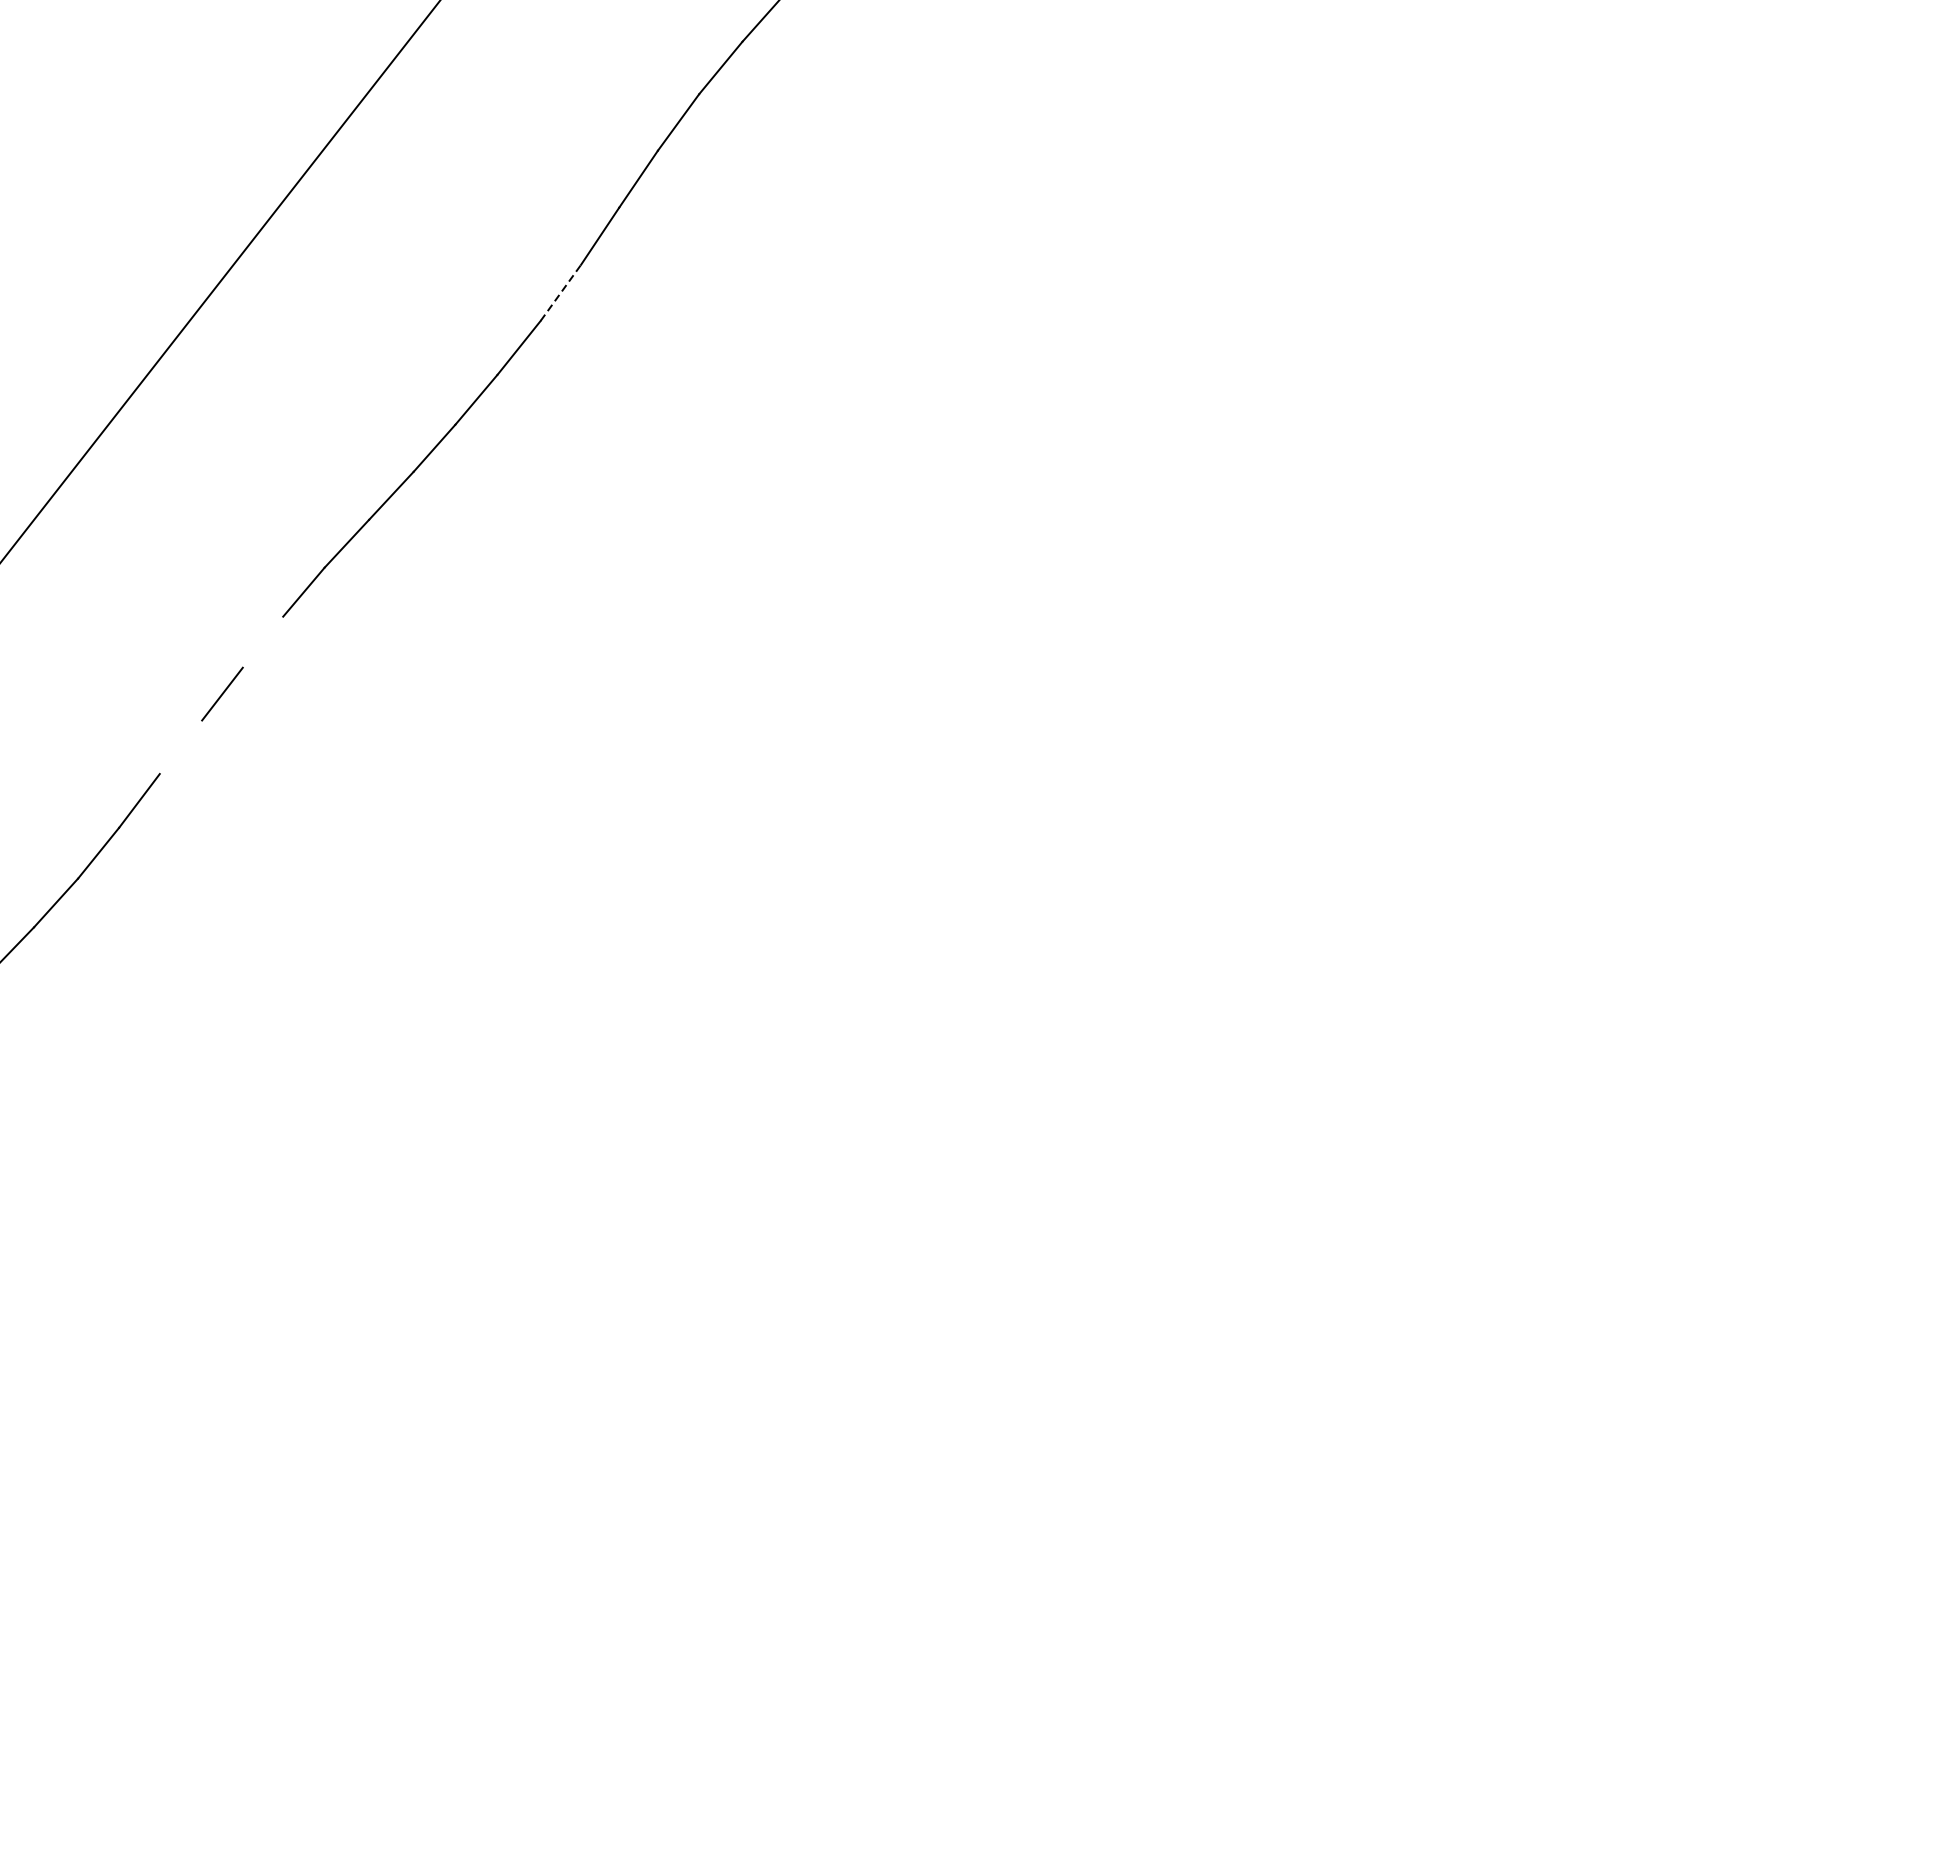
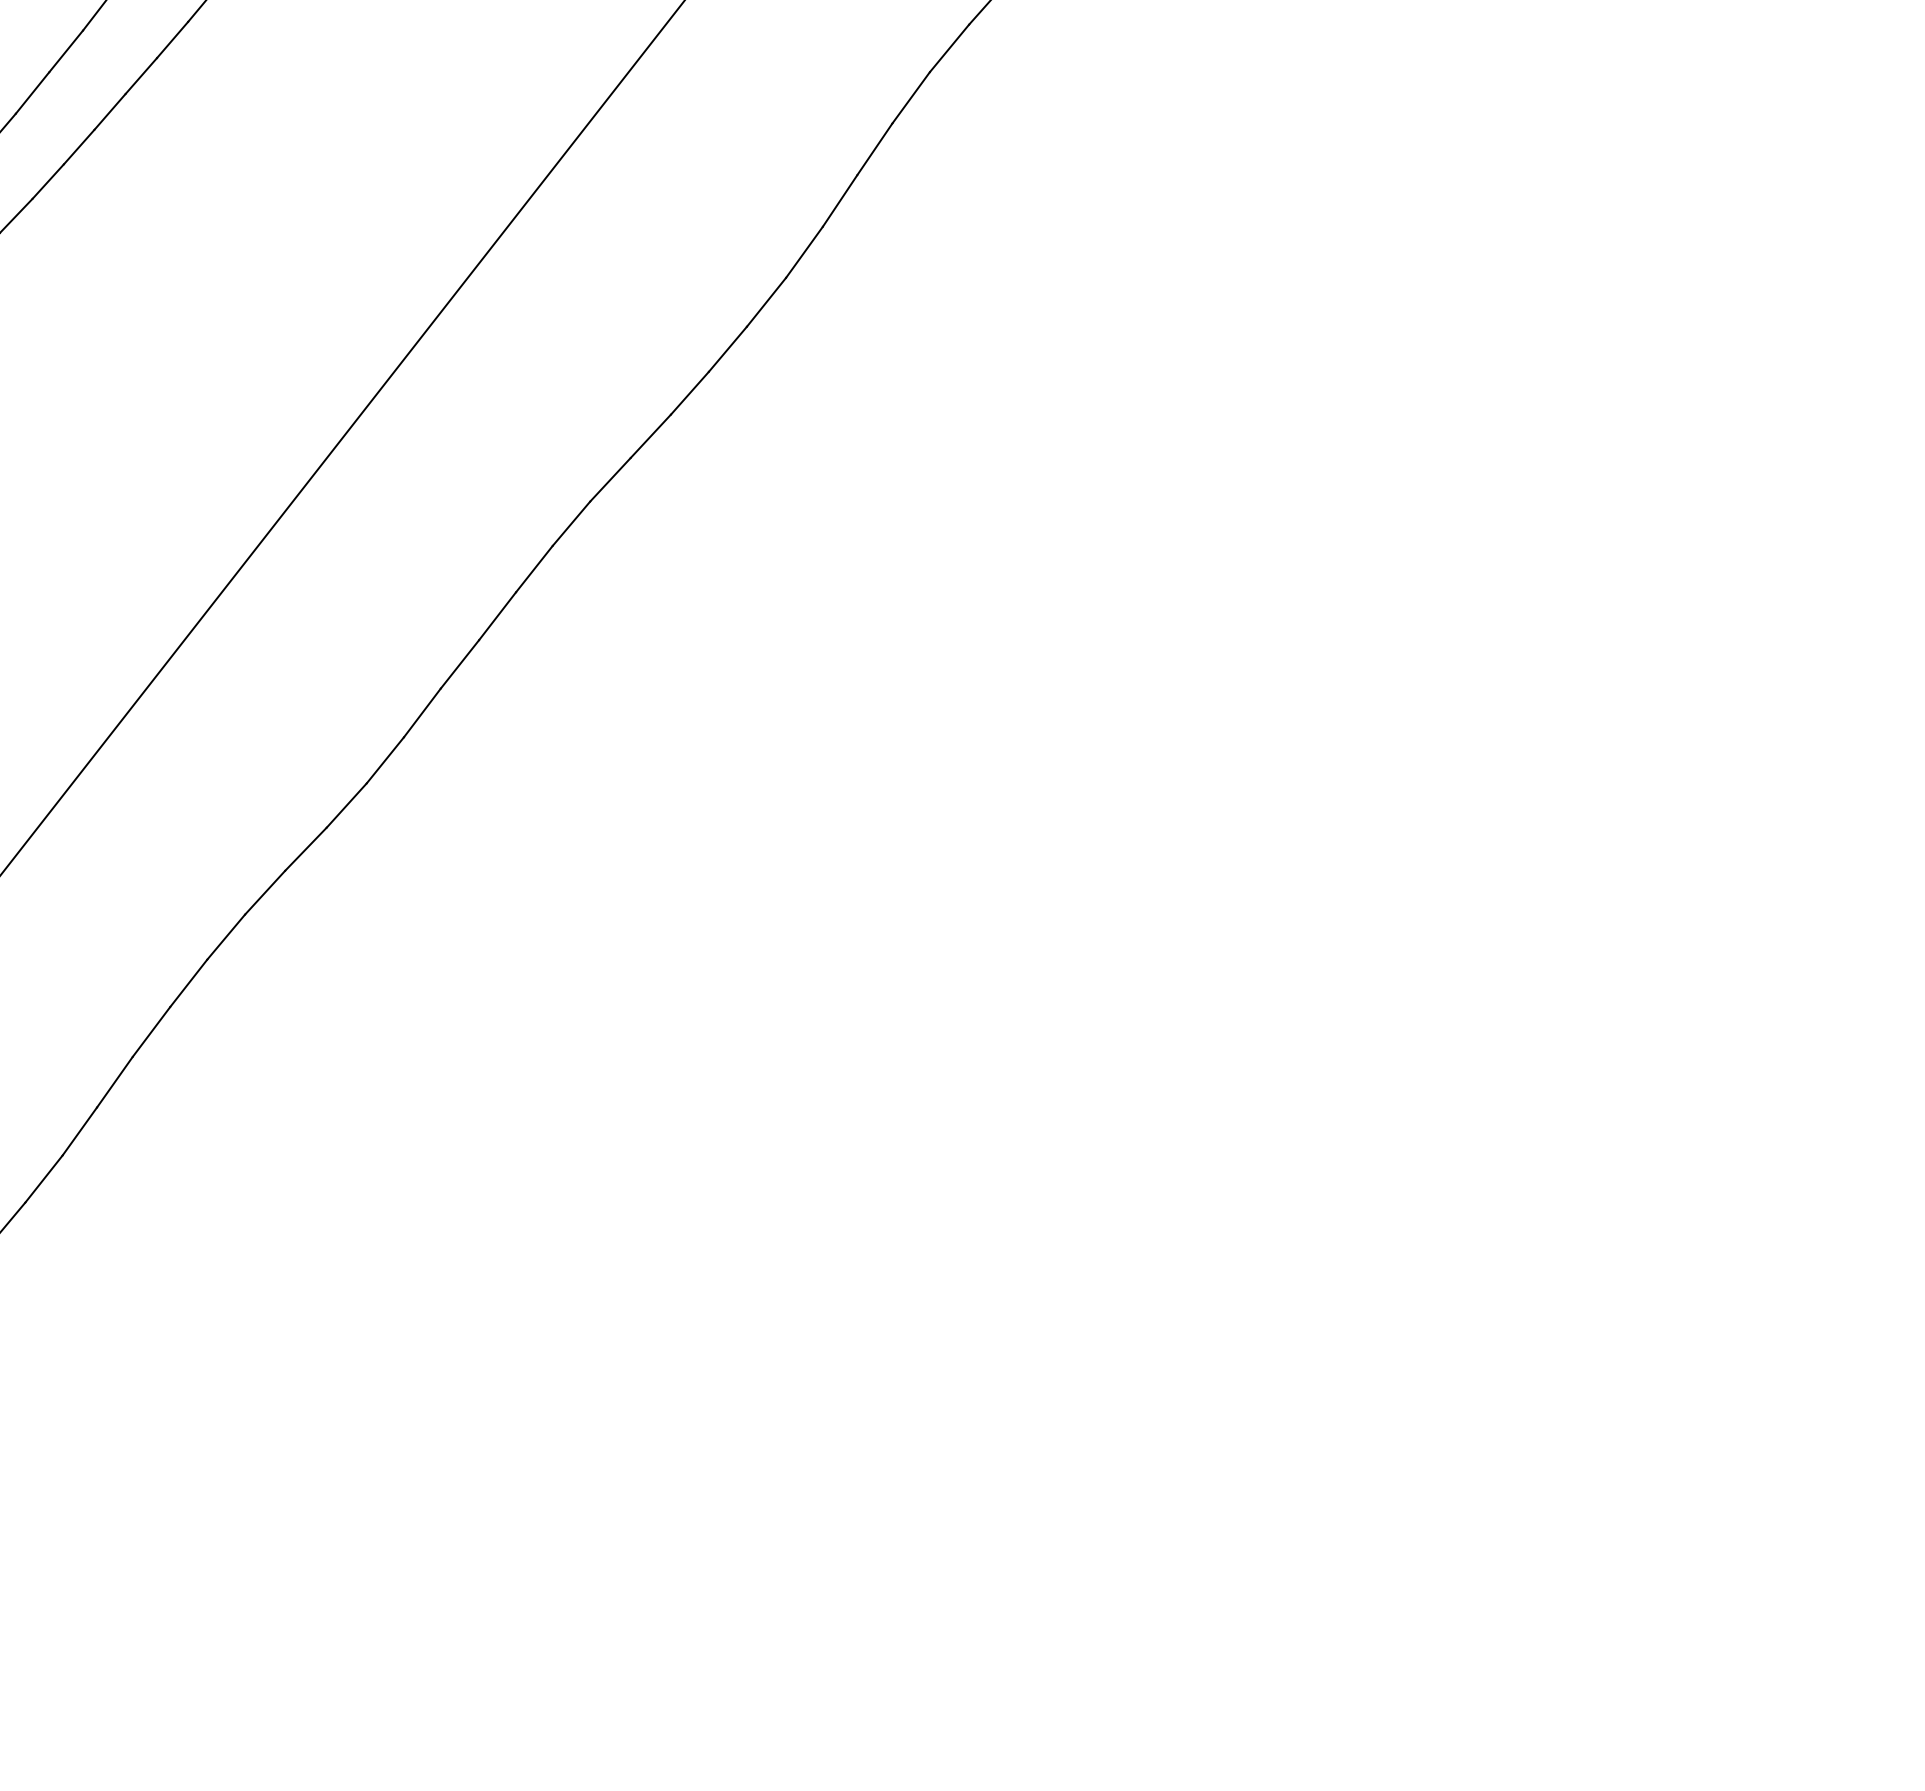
line: (560, 291) -> (804, 251), dashed -> solid
line: (263, 641) -> (534, 568), added
line: (180, 747) -> (459, 664), added

